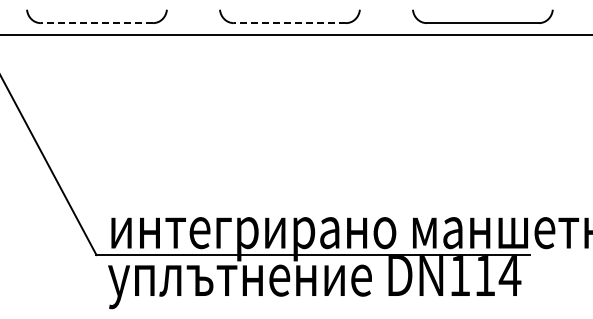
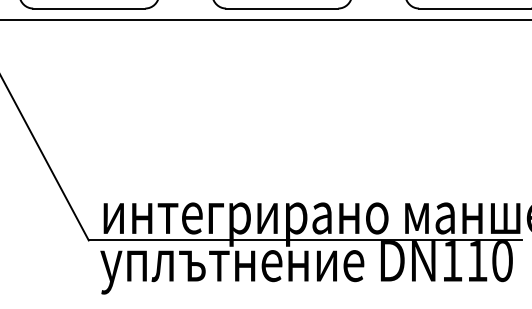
line: (96, 23) -> (88, 8), dashed -> solid
line: (289, 23) -> (281, 8), dashed -> solid
text: (509, 276) -> (501, 261), DN114 -> DN110

